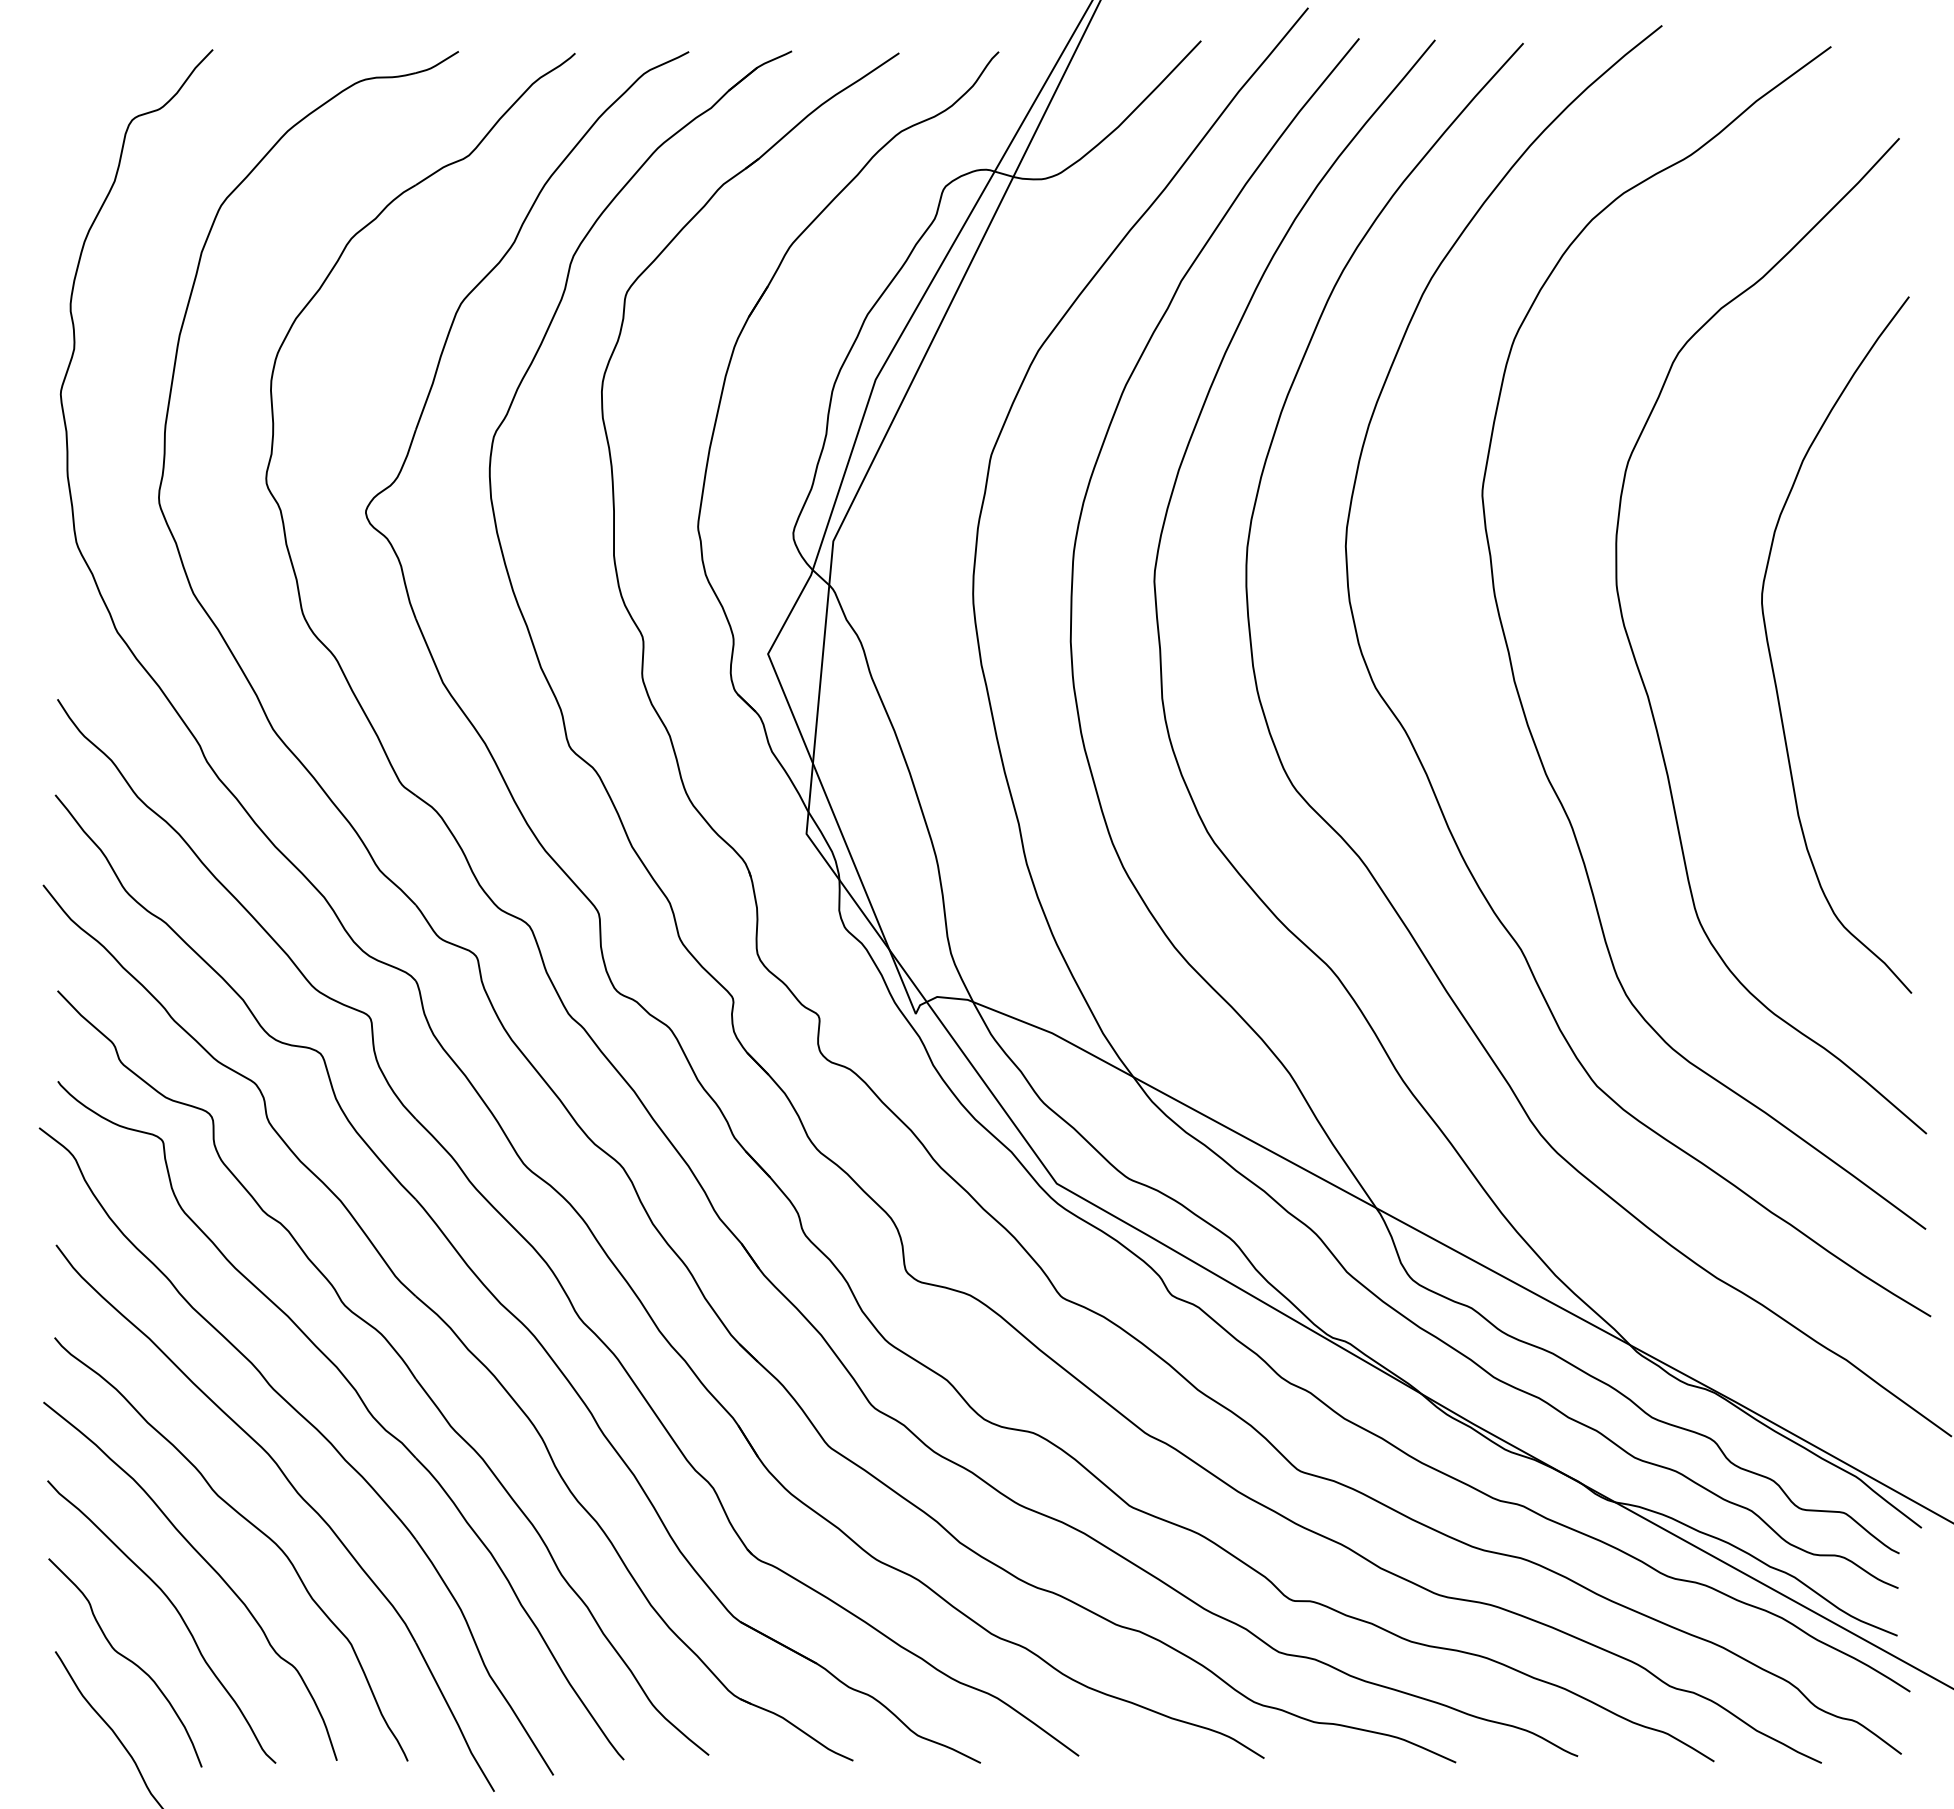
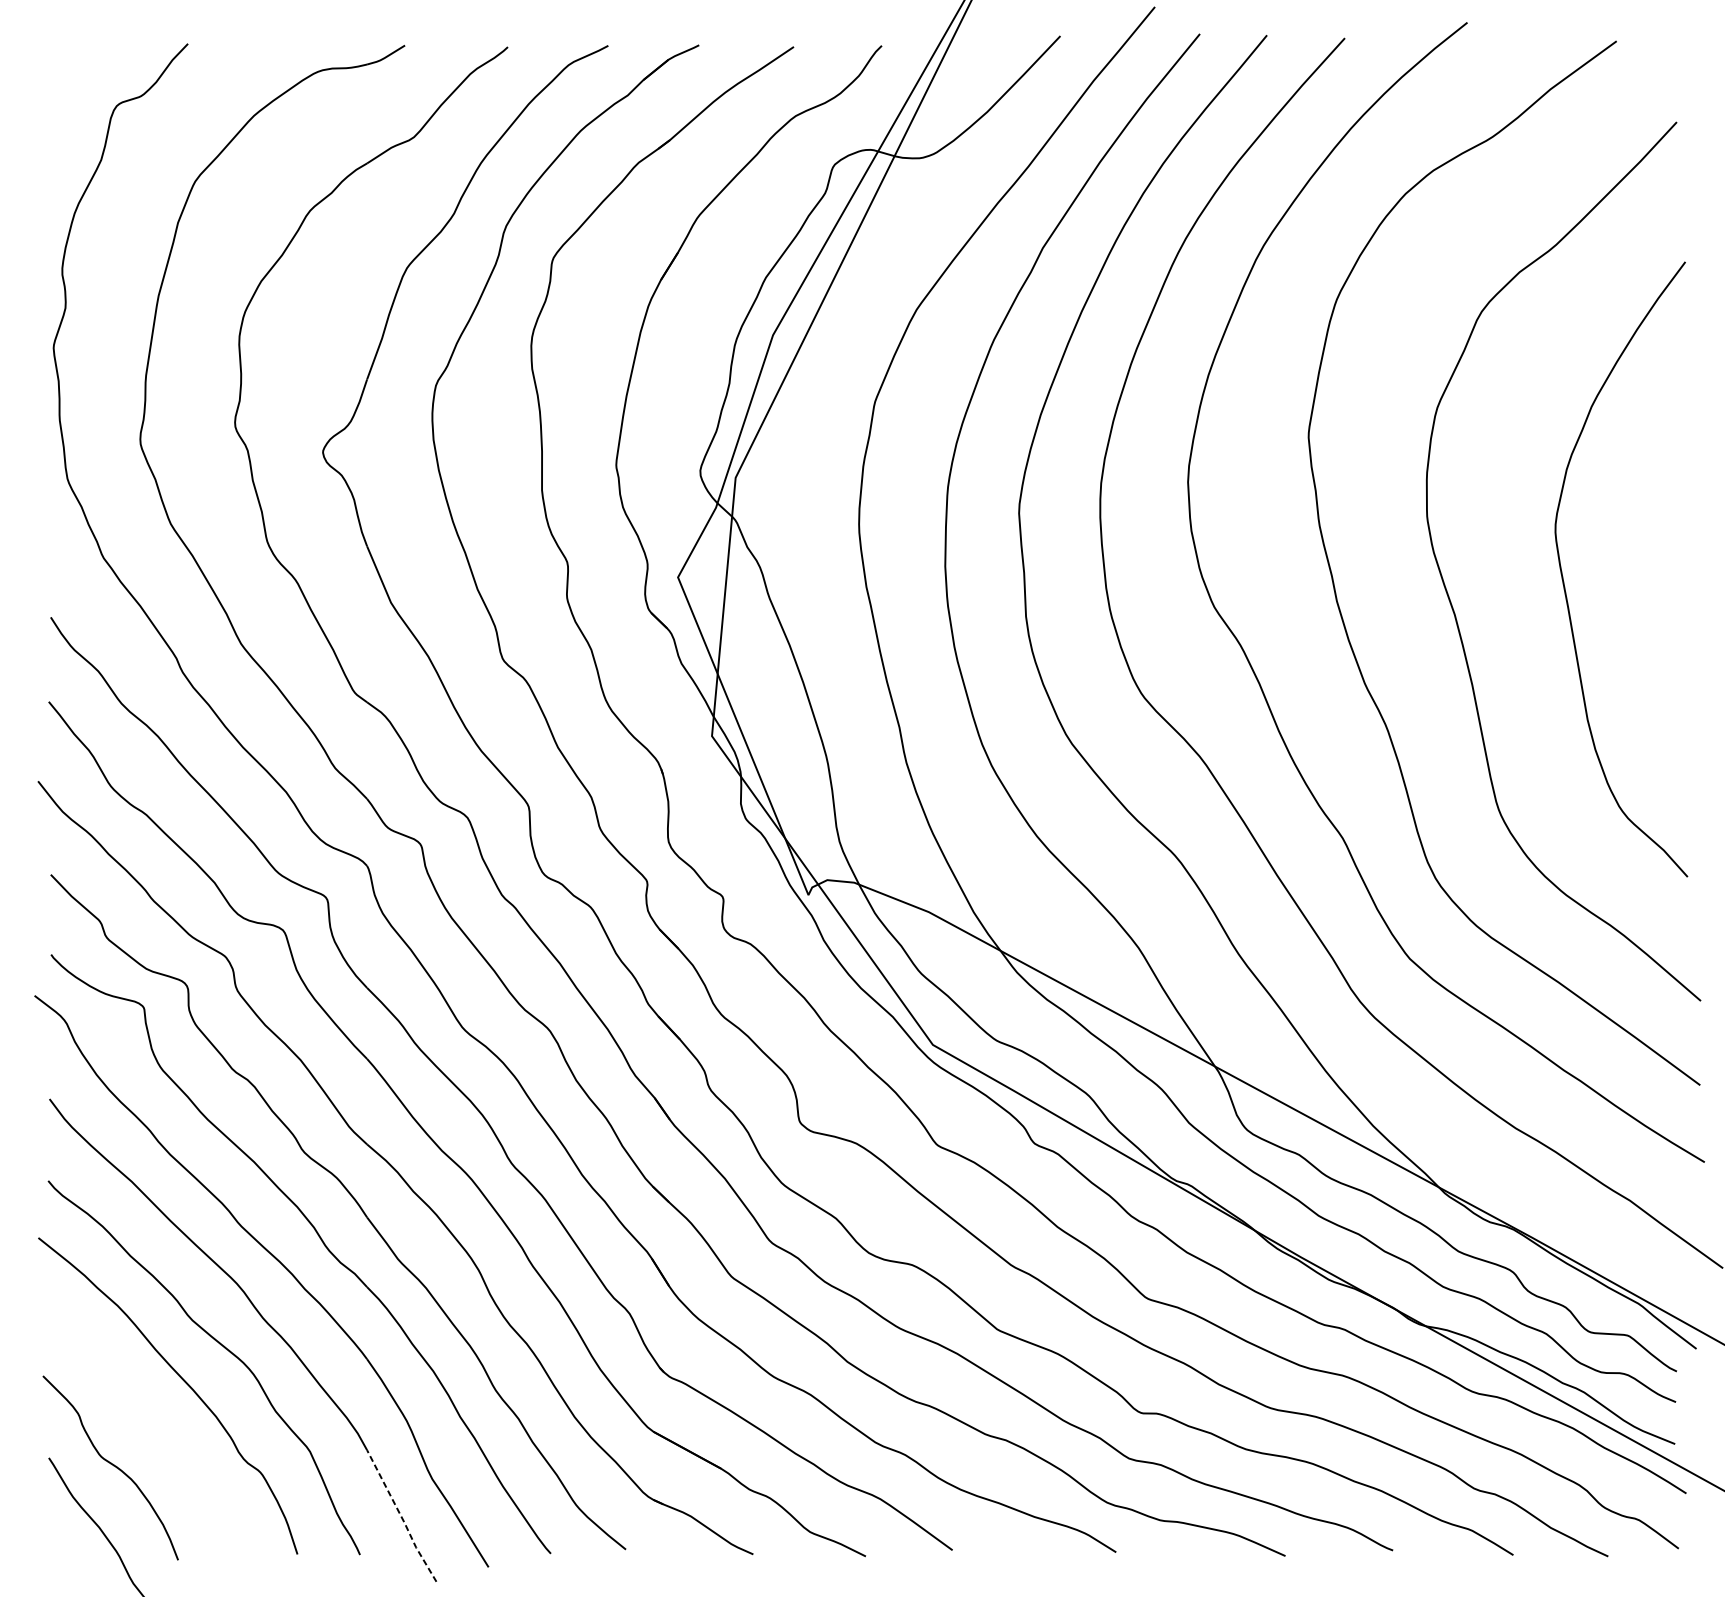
curve: (176, 1611) -> (155, 1422), removed
line: (455, 1718) -> (402, 1517), solid -> dashed

